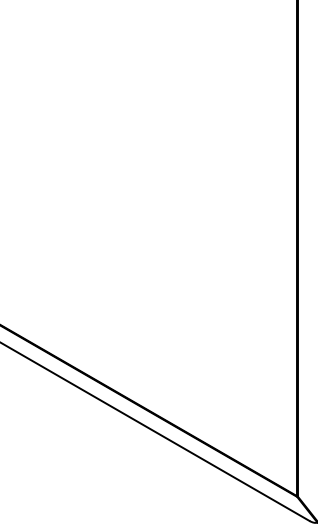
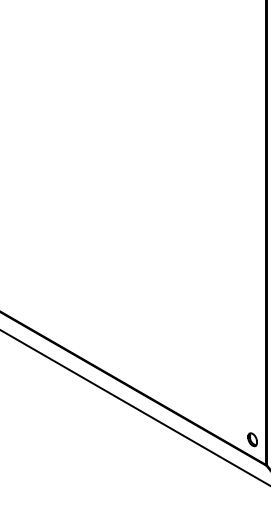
part: (283, 472) -> (252, 440), added

